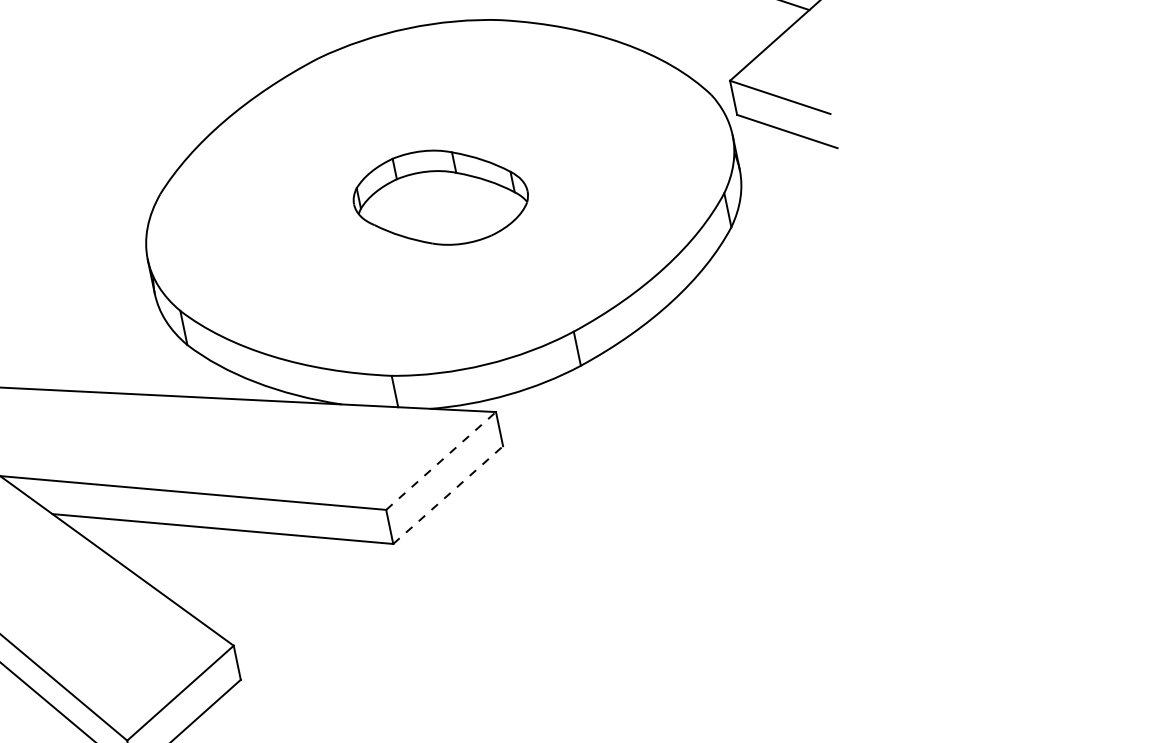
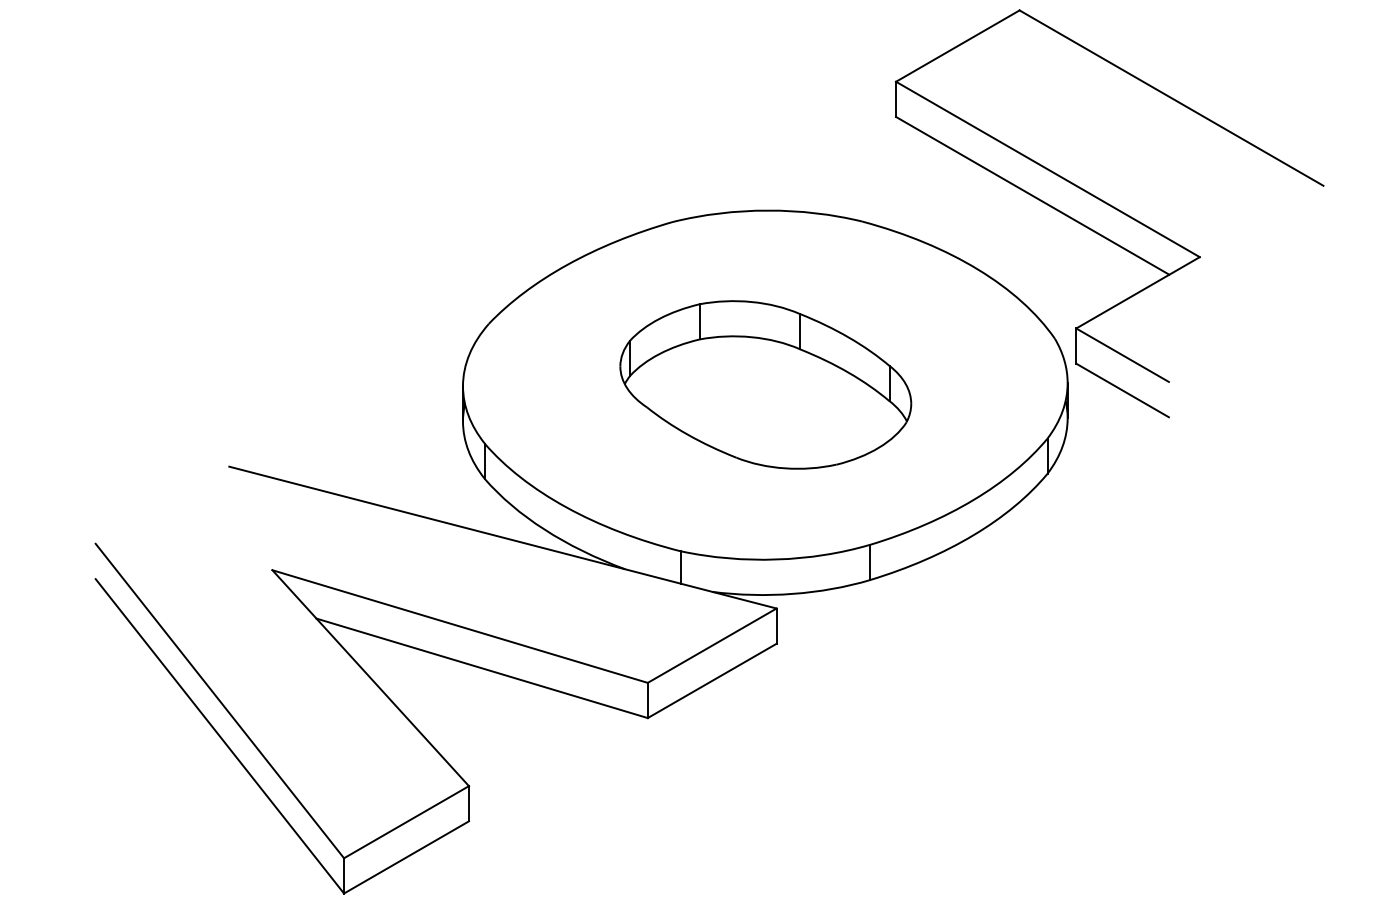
part: (440, 197) -> (765, 384), size x1.67
line: (441, 460) -> (712, 645), dashed -> solid
line: (448, 494) -> (712, 680), dashed -> solid

